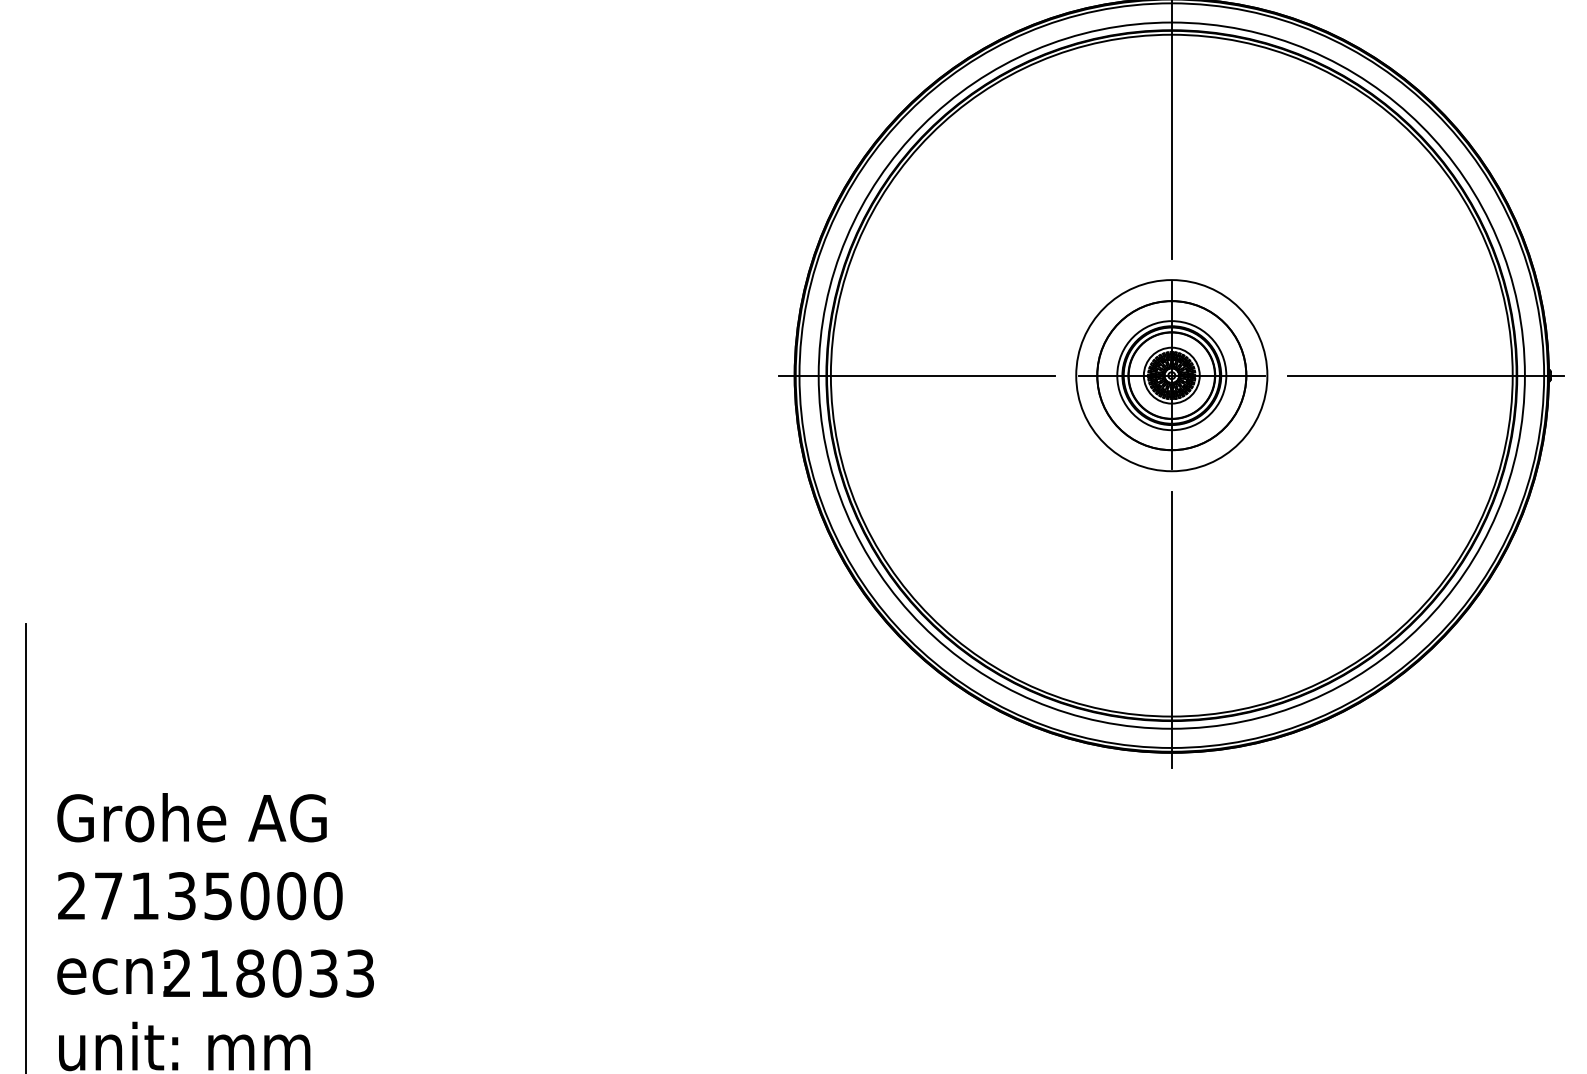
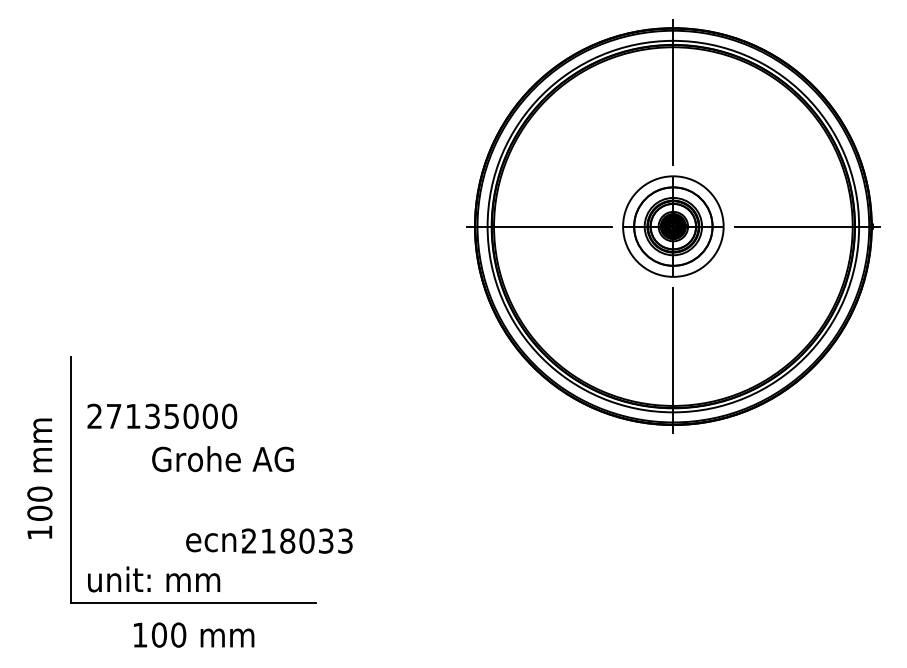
text: (191, 818) -> (222, 459), moved
text: (200, 894) -> (162, 415), moved
text: (215, 972) -> (269, 540), moved

